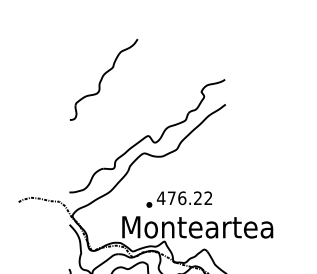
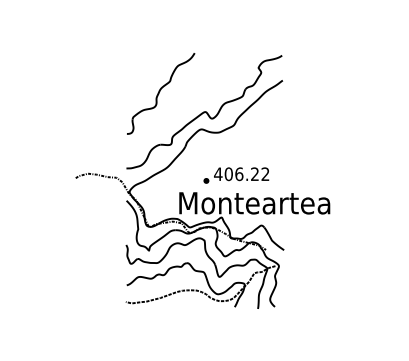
part: (104, 79) -> (161, 93), moved
text: (171, 198) -> (228, 174), 476.22 -> 406.22

